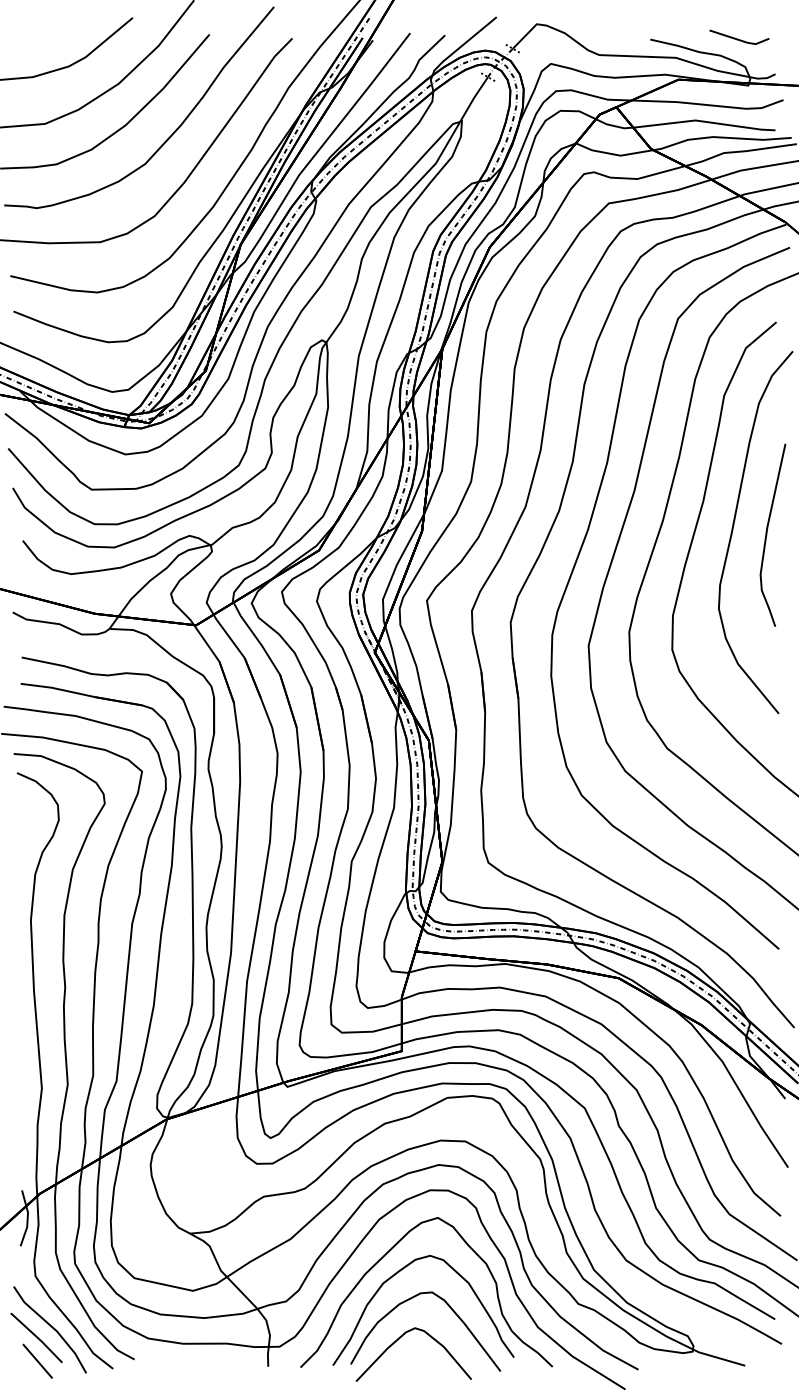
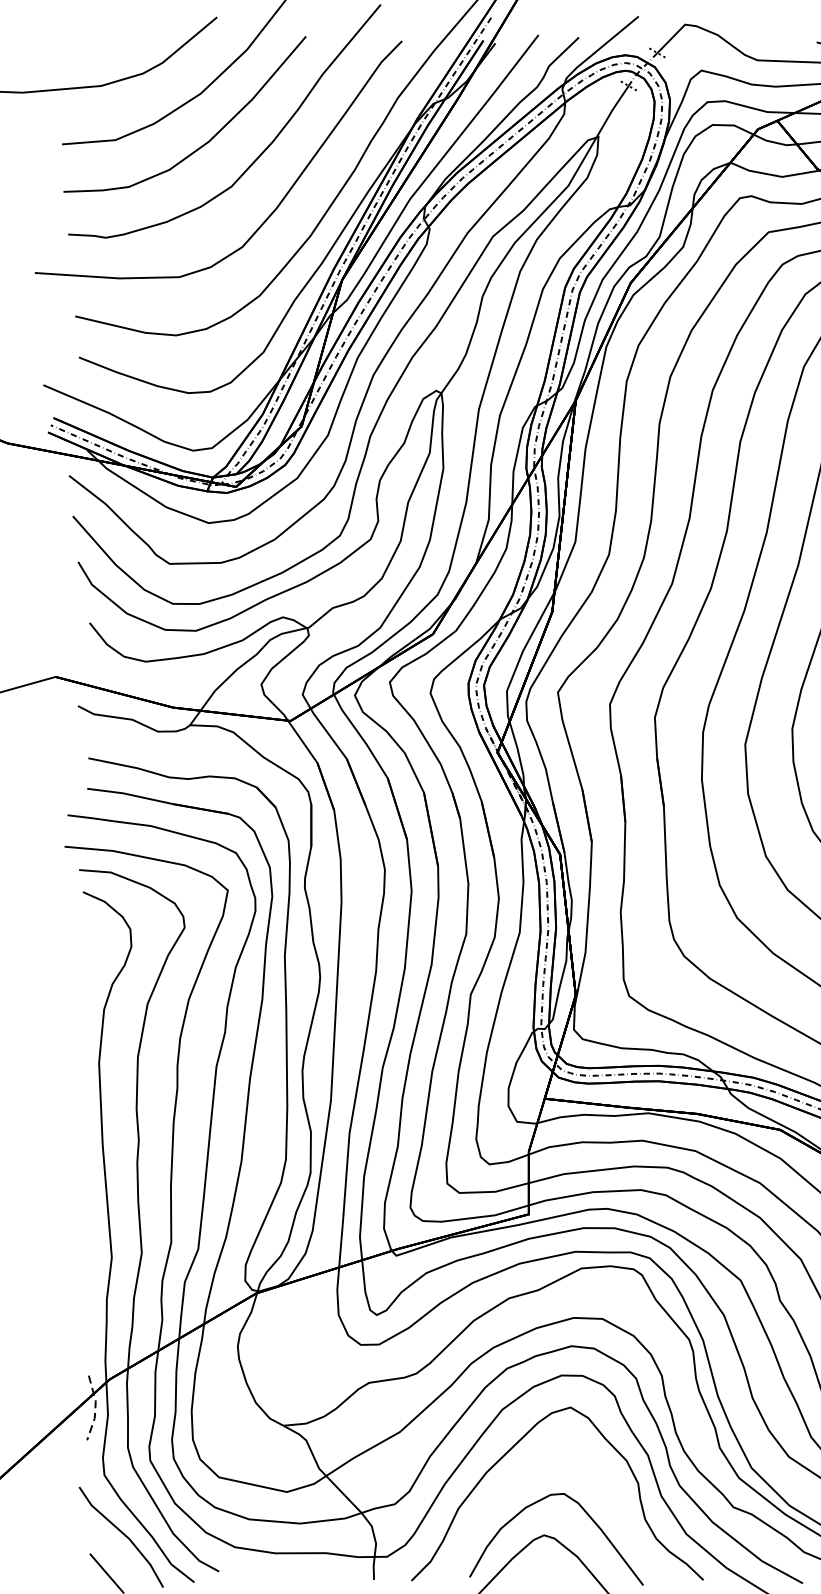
line: (27, 1218) -> (95, 1408), solid -> dashed
curve: (395, 1275) -> (521, 1474), removed
line: (36, 1337) -> (105, 1546), removed

